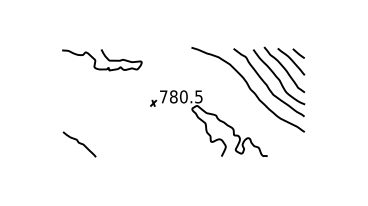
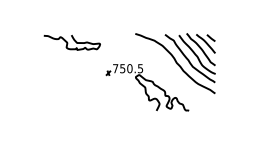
text: (173, 96) -> (122, 68), 780.5 -> 750.5
curve: (79, 143) -> (56, 101), removed

